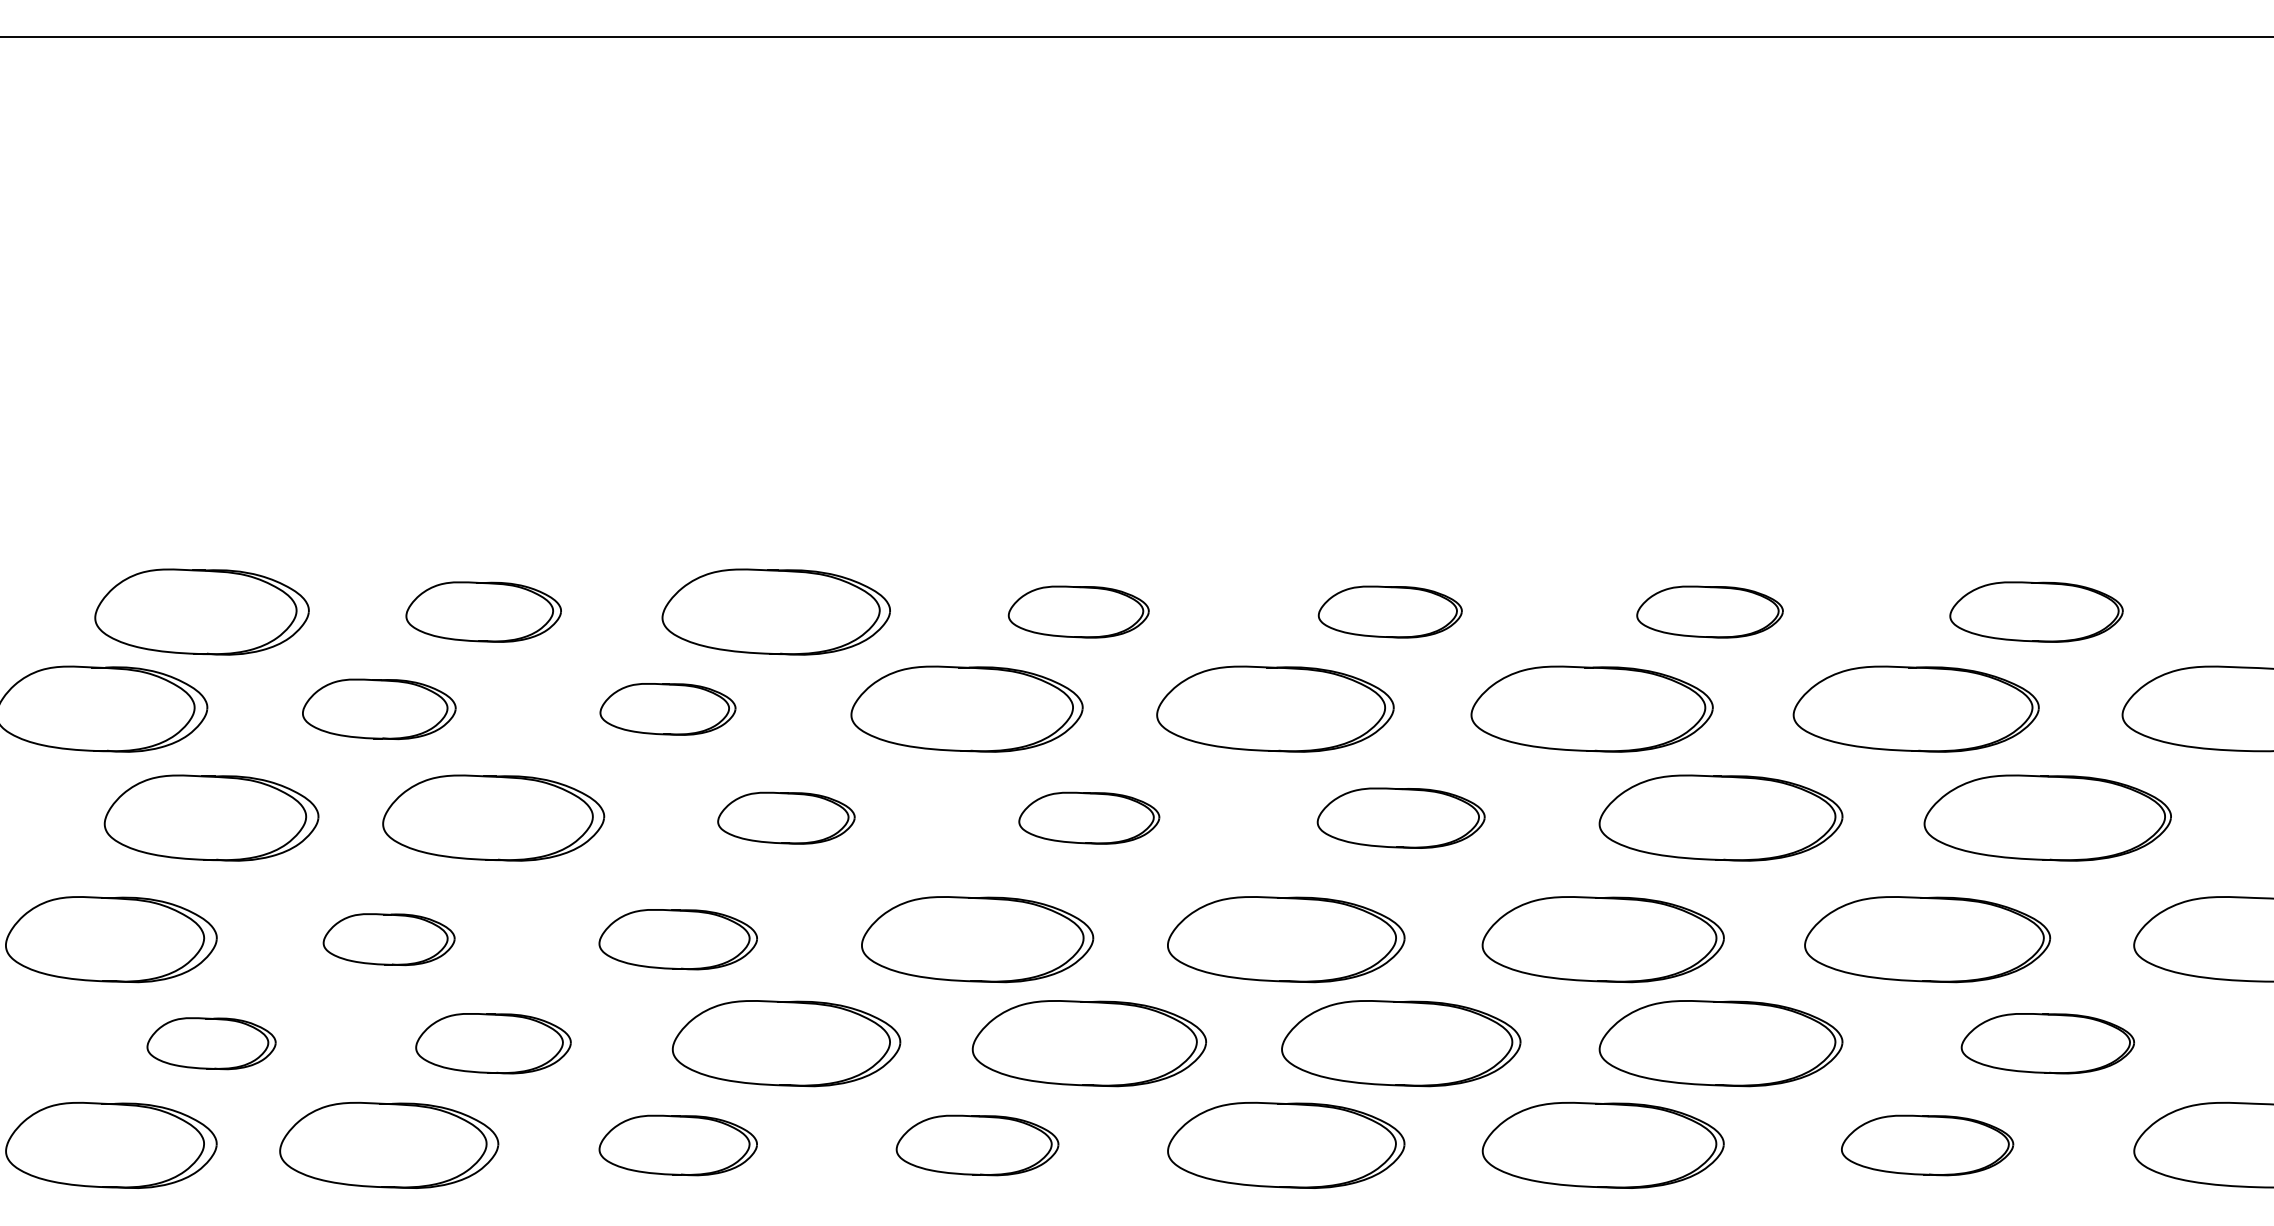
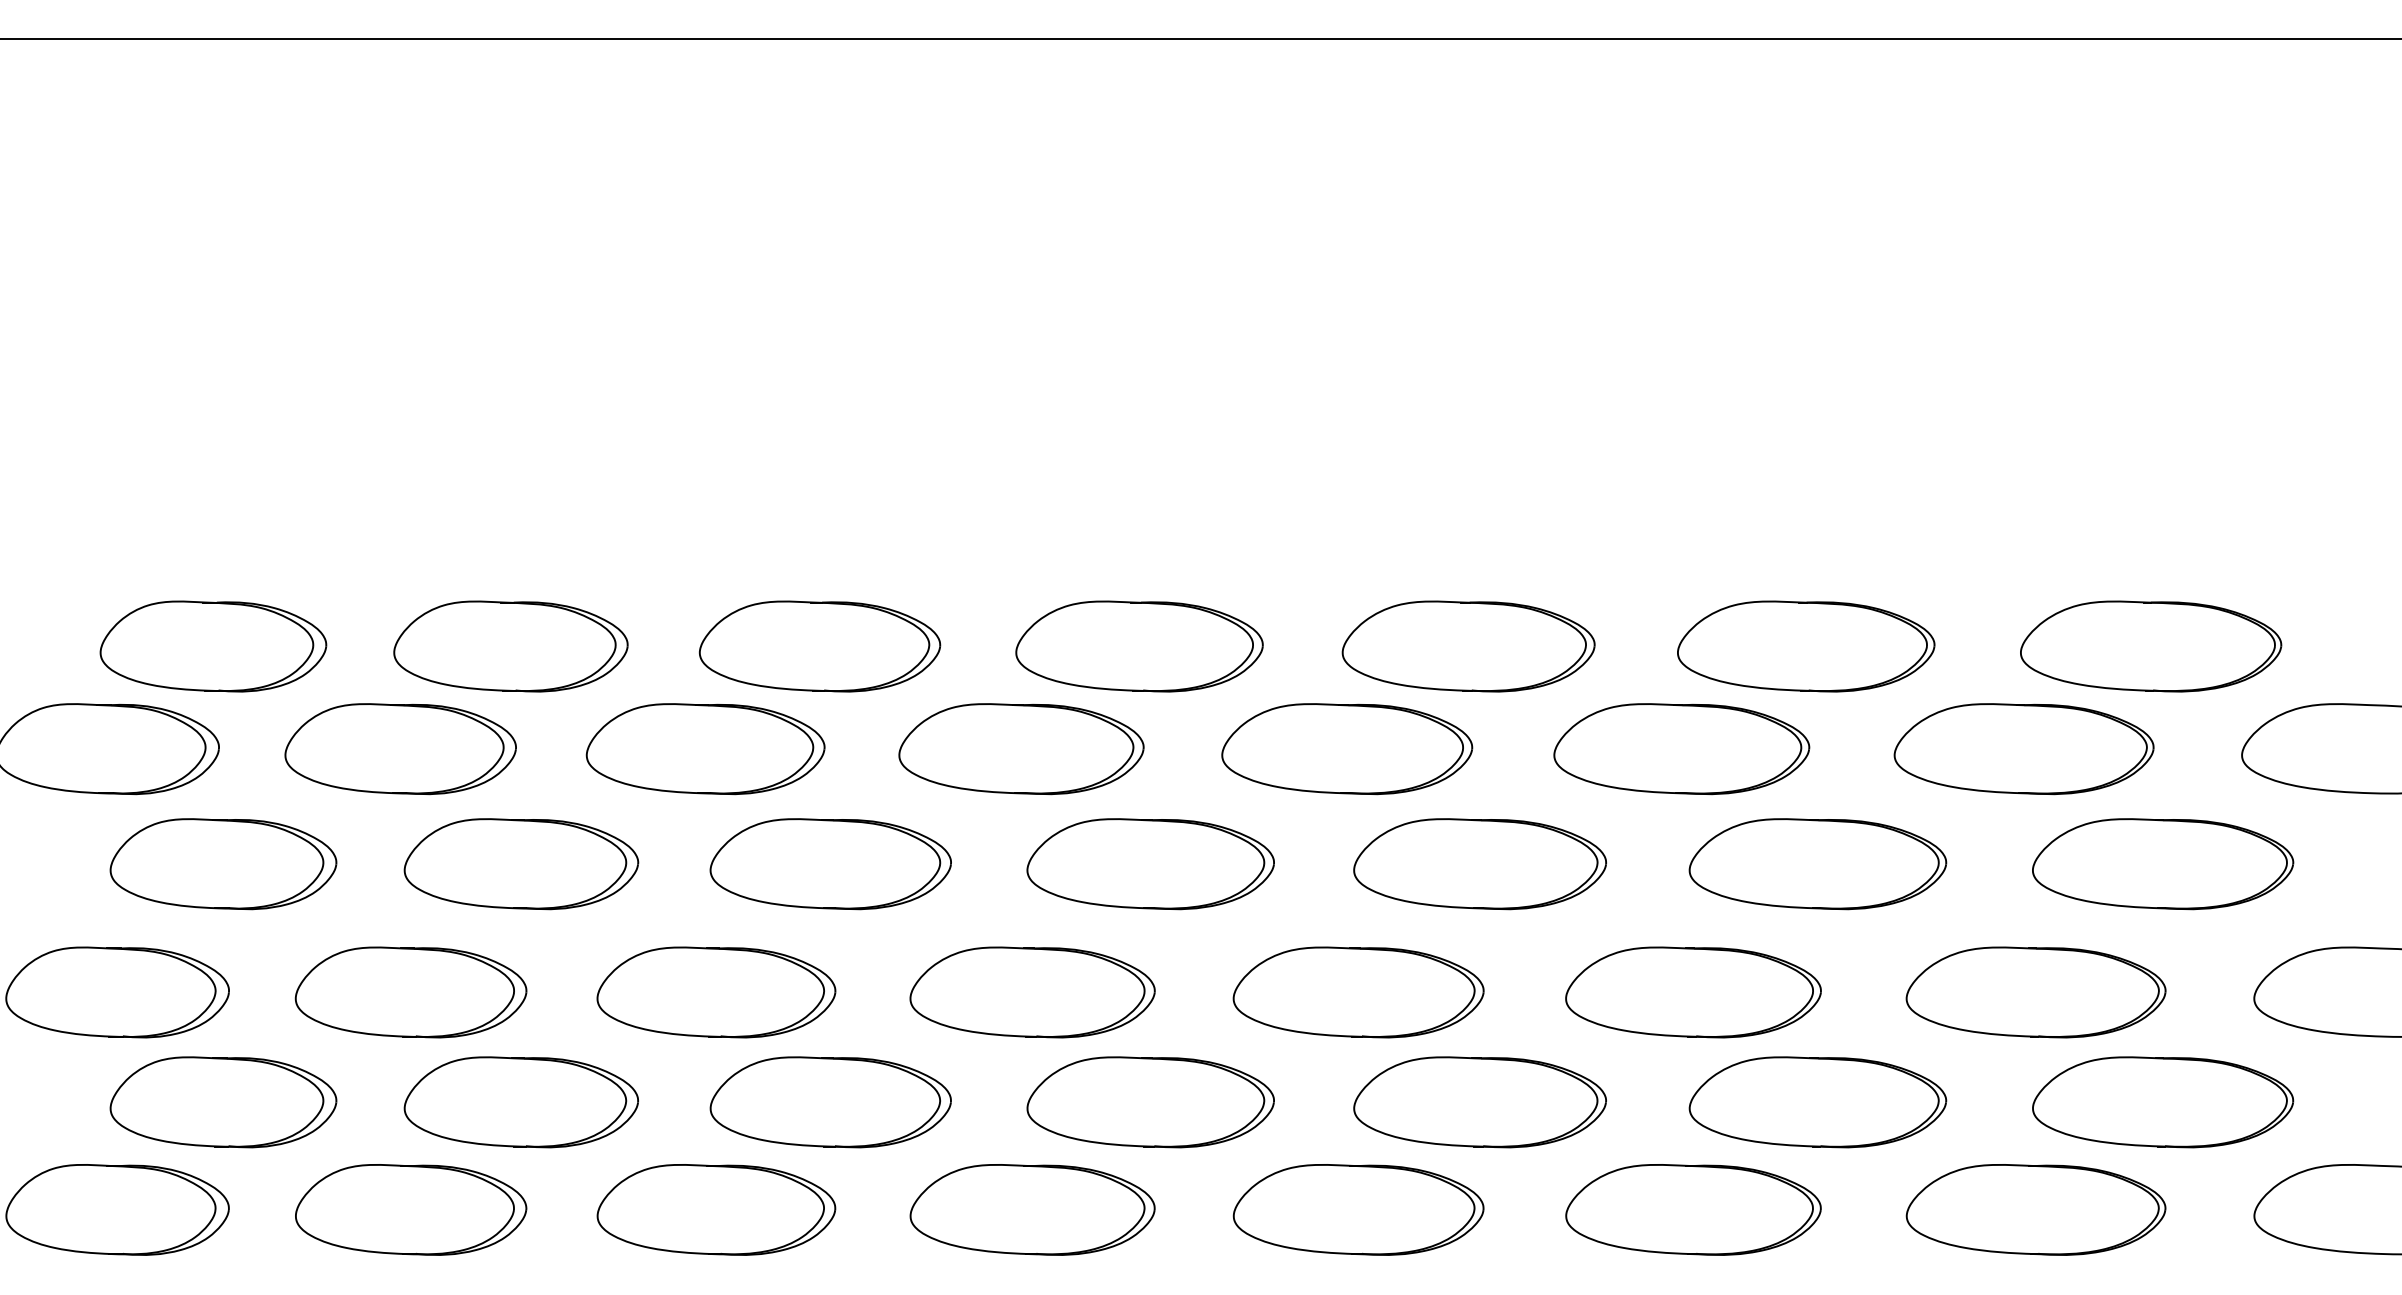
part: (483, 612) -> (510, 646), size x1.43
part: (1078, 612) -> (1139, 646), size x1.67
part: (1390, 612) -> (1468, 646), size x1.67
part: (1710, 612) -> (1806, 646), size x1.67
part: (2036, 612) -> (2151, 646), size x1.43
part: (379, 709) -> (400, 749), size x1.43
part: (667, 709) -> (705, 749), size x1.67
part: (786, 818) -> (830, 864), size x1.67
part: (1089, 818) -> (1150, 864), size x1.67
part: (1400, 818) -> (1479, 864), size x1.43
part: (388, 939) -> (410, 992), size x1.67
part: (678, 939) -> (716, 992), size x1.43
part: (211, 1043) -> (223, 1102), size x1.67
part: (492, 1043) -> (520, 1102), size x1.43
part: (2048, 1043) -> (2163, 1102), size x1.43
part: (678, 1145) -> (716, 1209), size x1.43
part: (977, 1145) -> (1032, 1209), size x1.43
part: (1927, 1145) -> (2035, 1209), size x1.43

